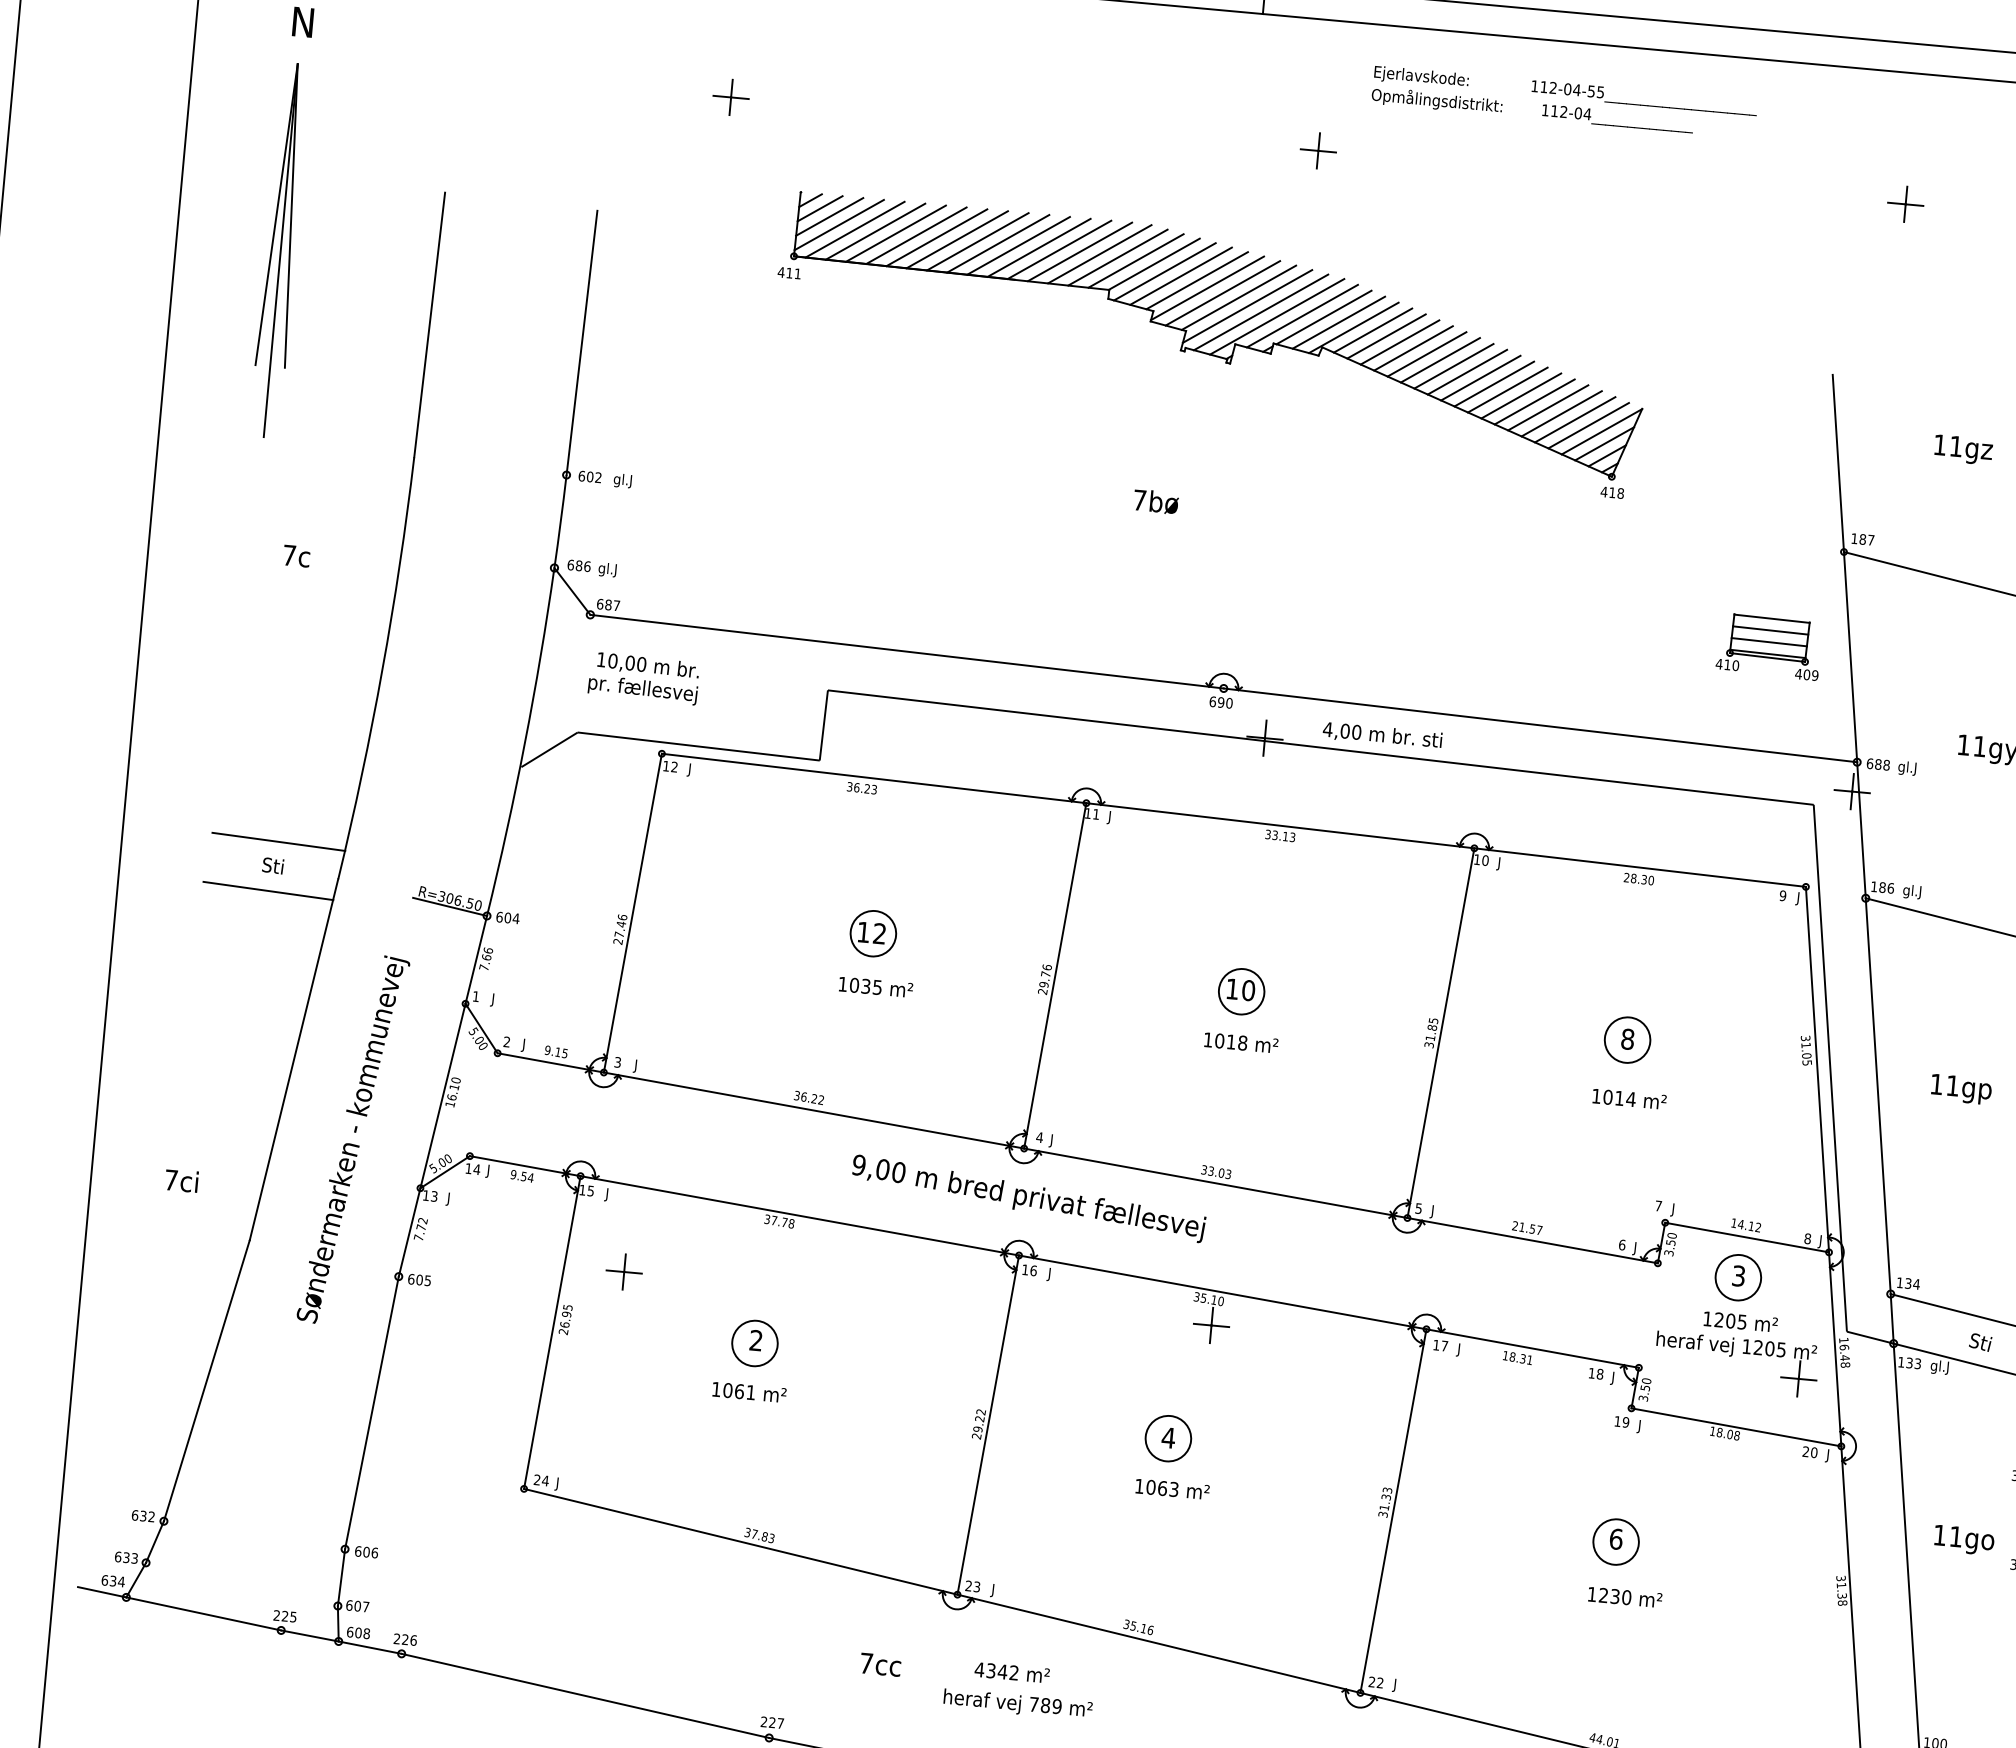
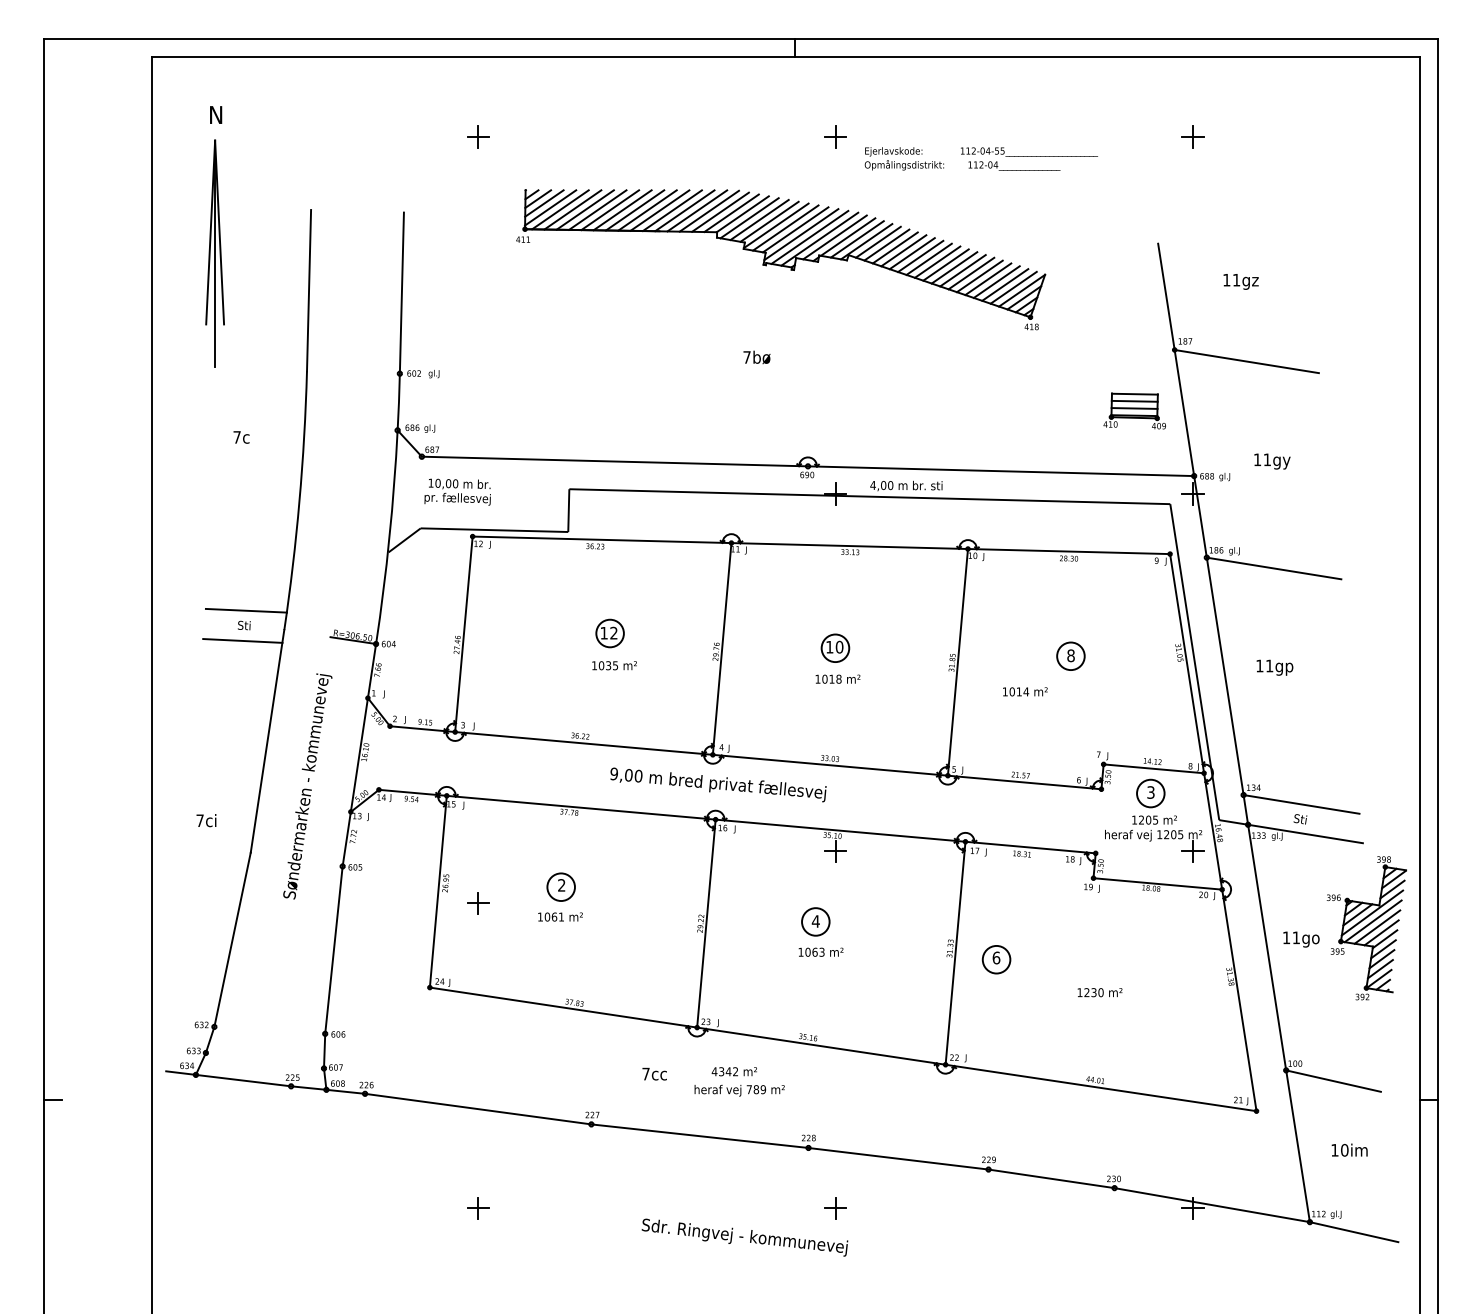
text: (1563, 101) -> (980, 158), moved
text: (1629, 1098) -> (1025, 691), moved
part: (624, 1272) -> (478, 903), moved
part: (1616, 1541) -> (996, 959), moved

